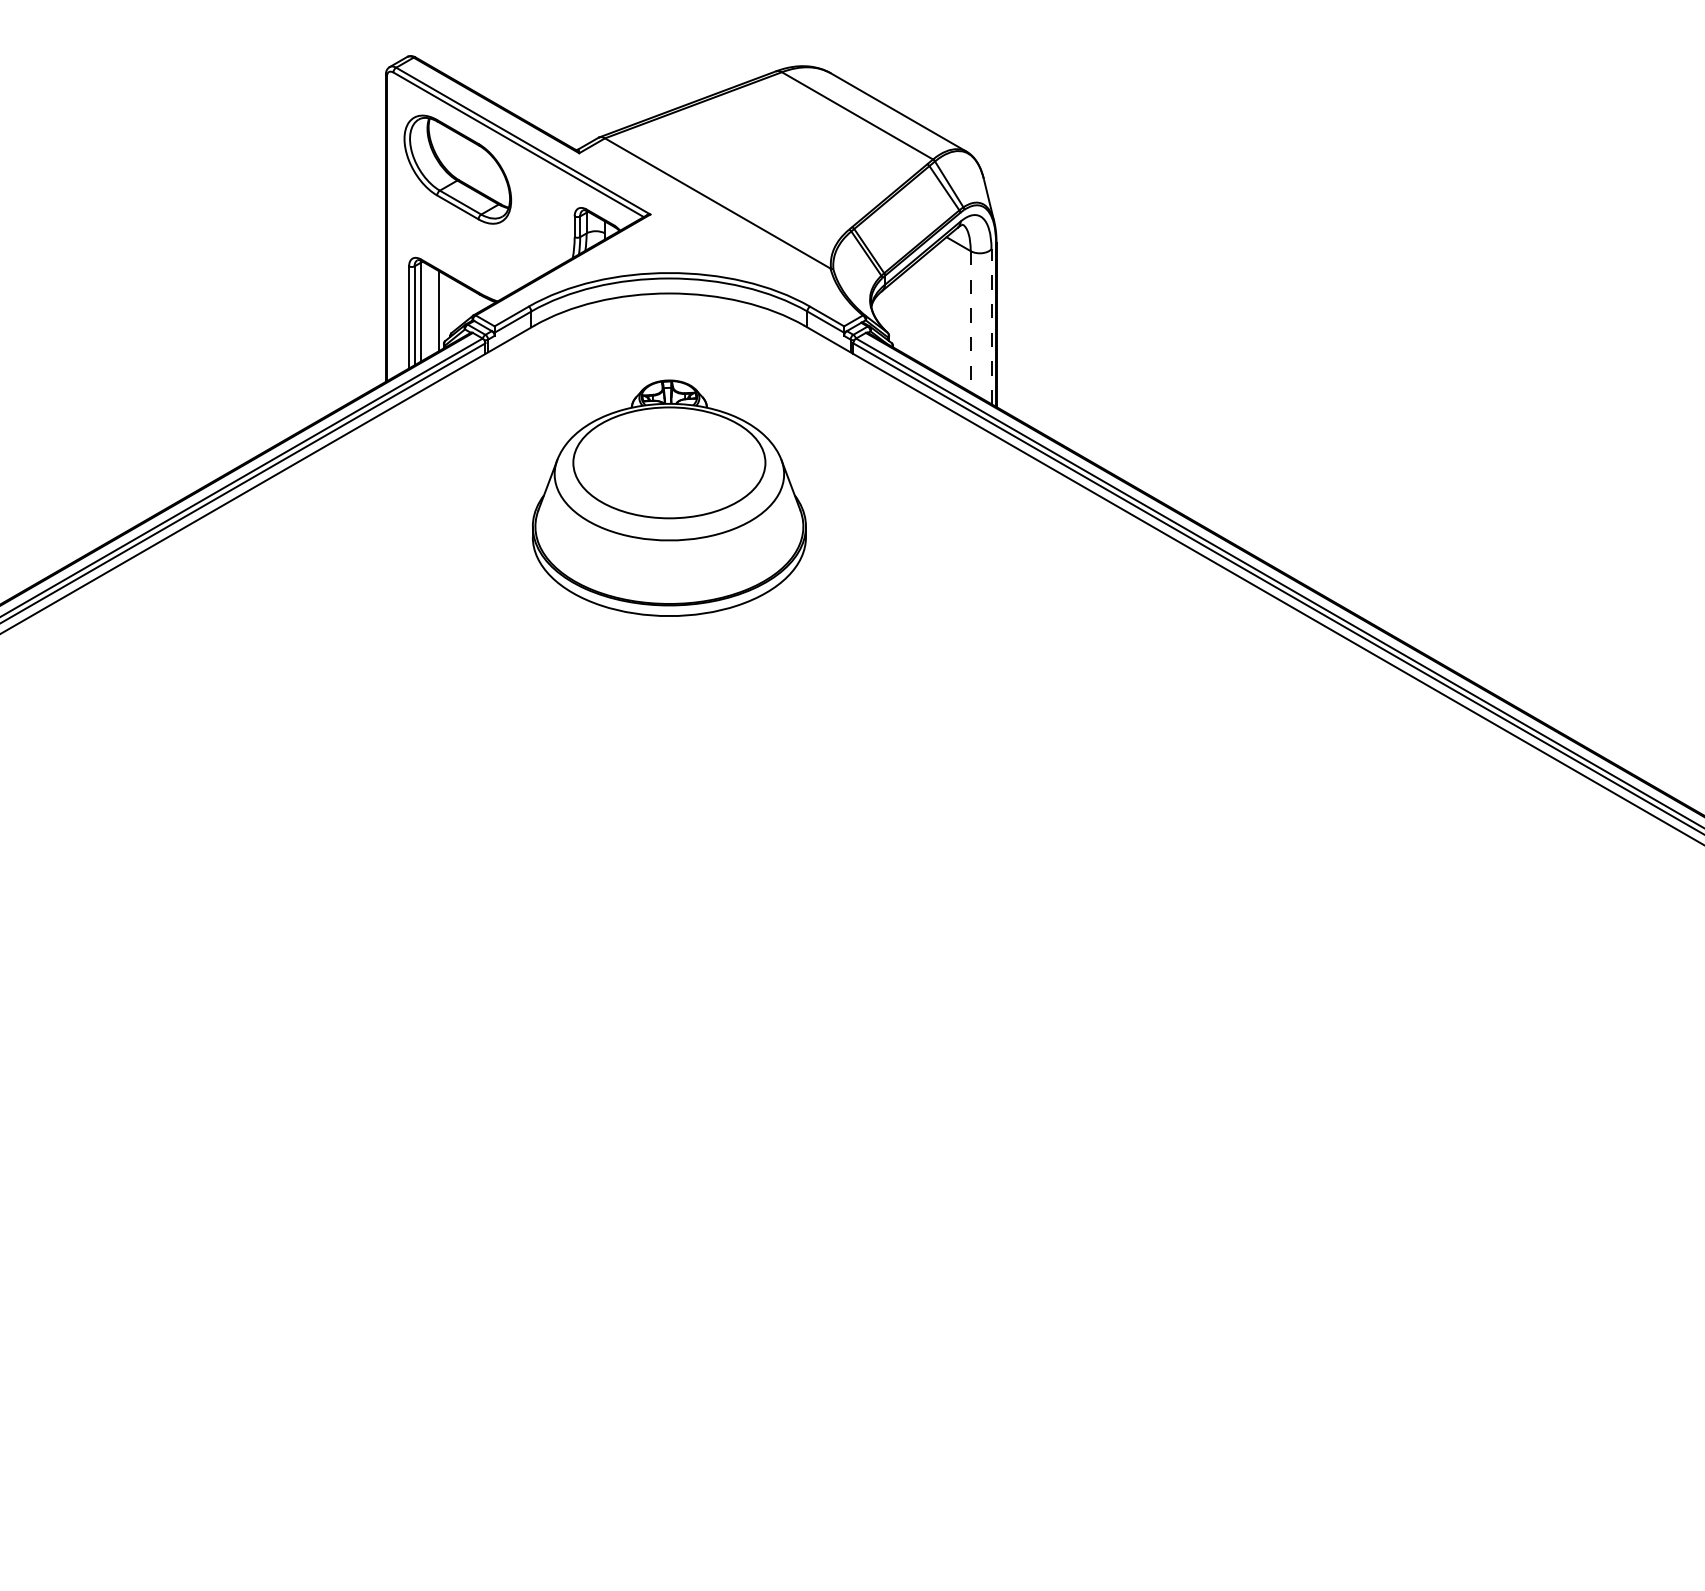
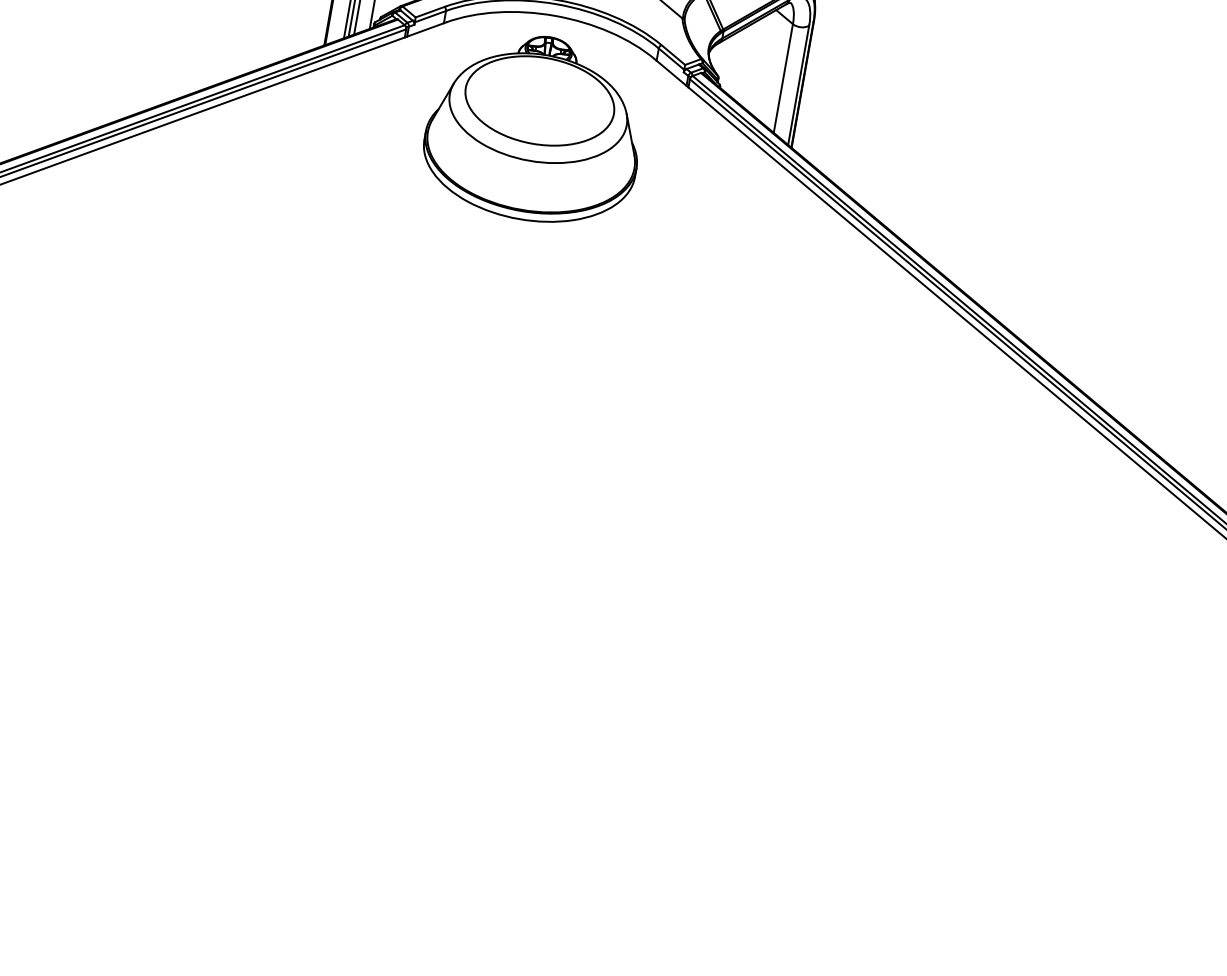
line: (970, 321) -> (783, 78), dashed -> solid
line: (991, 326) -> (798, 85), dashed -> solid
part: (669, 497) -> (535, 127), moved

